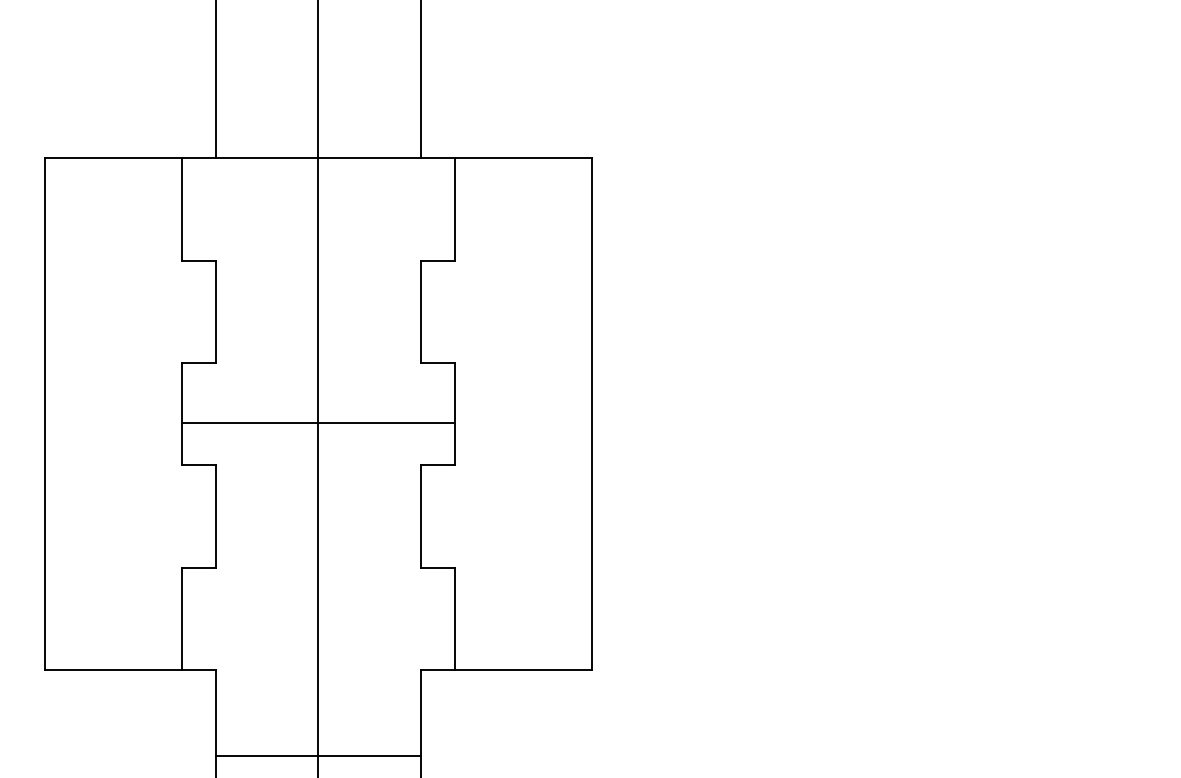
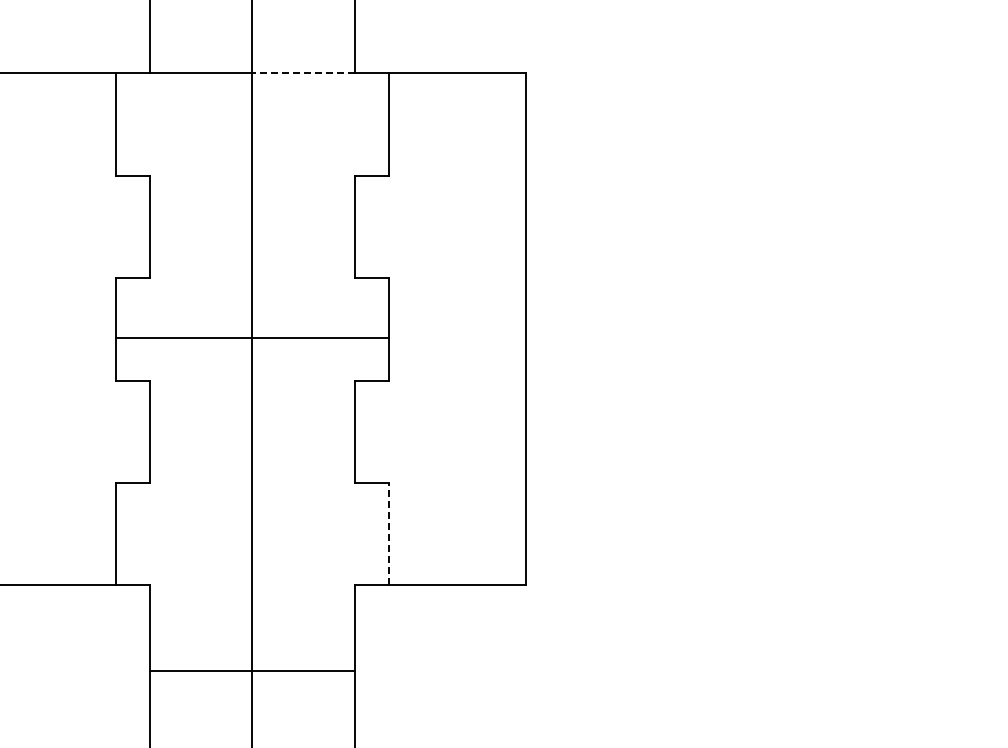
line: (369, 158) -> (303, 73), solid -> dashed
line: (454, 618) -> (388, 533), solid -> dashed

